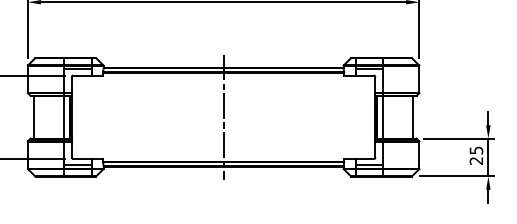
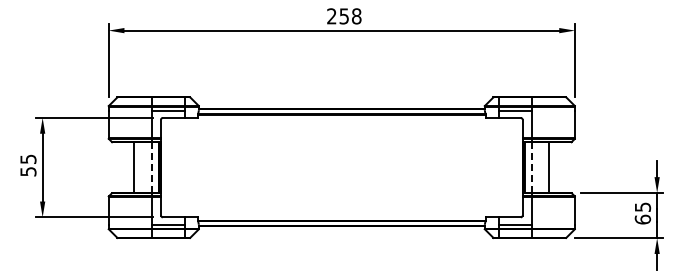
line: (33, 117) -> (133, 167), moved
line: (64, 117) -> (152, 167), solid -> dashed
line: (223, 117) -> (341, 167), removed
line: (413, 117) -> (548, 167), moved
line: (382, 118) -> (531, 168), solid -> dashed
text: (476, 160) -> (642, 219), 25 -> 65

